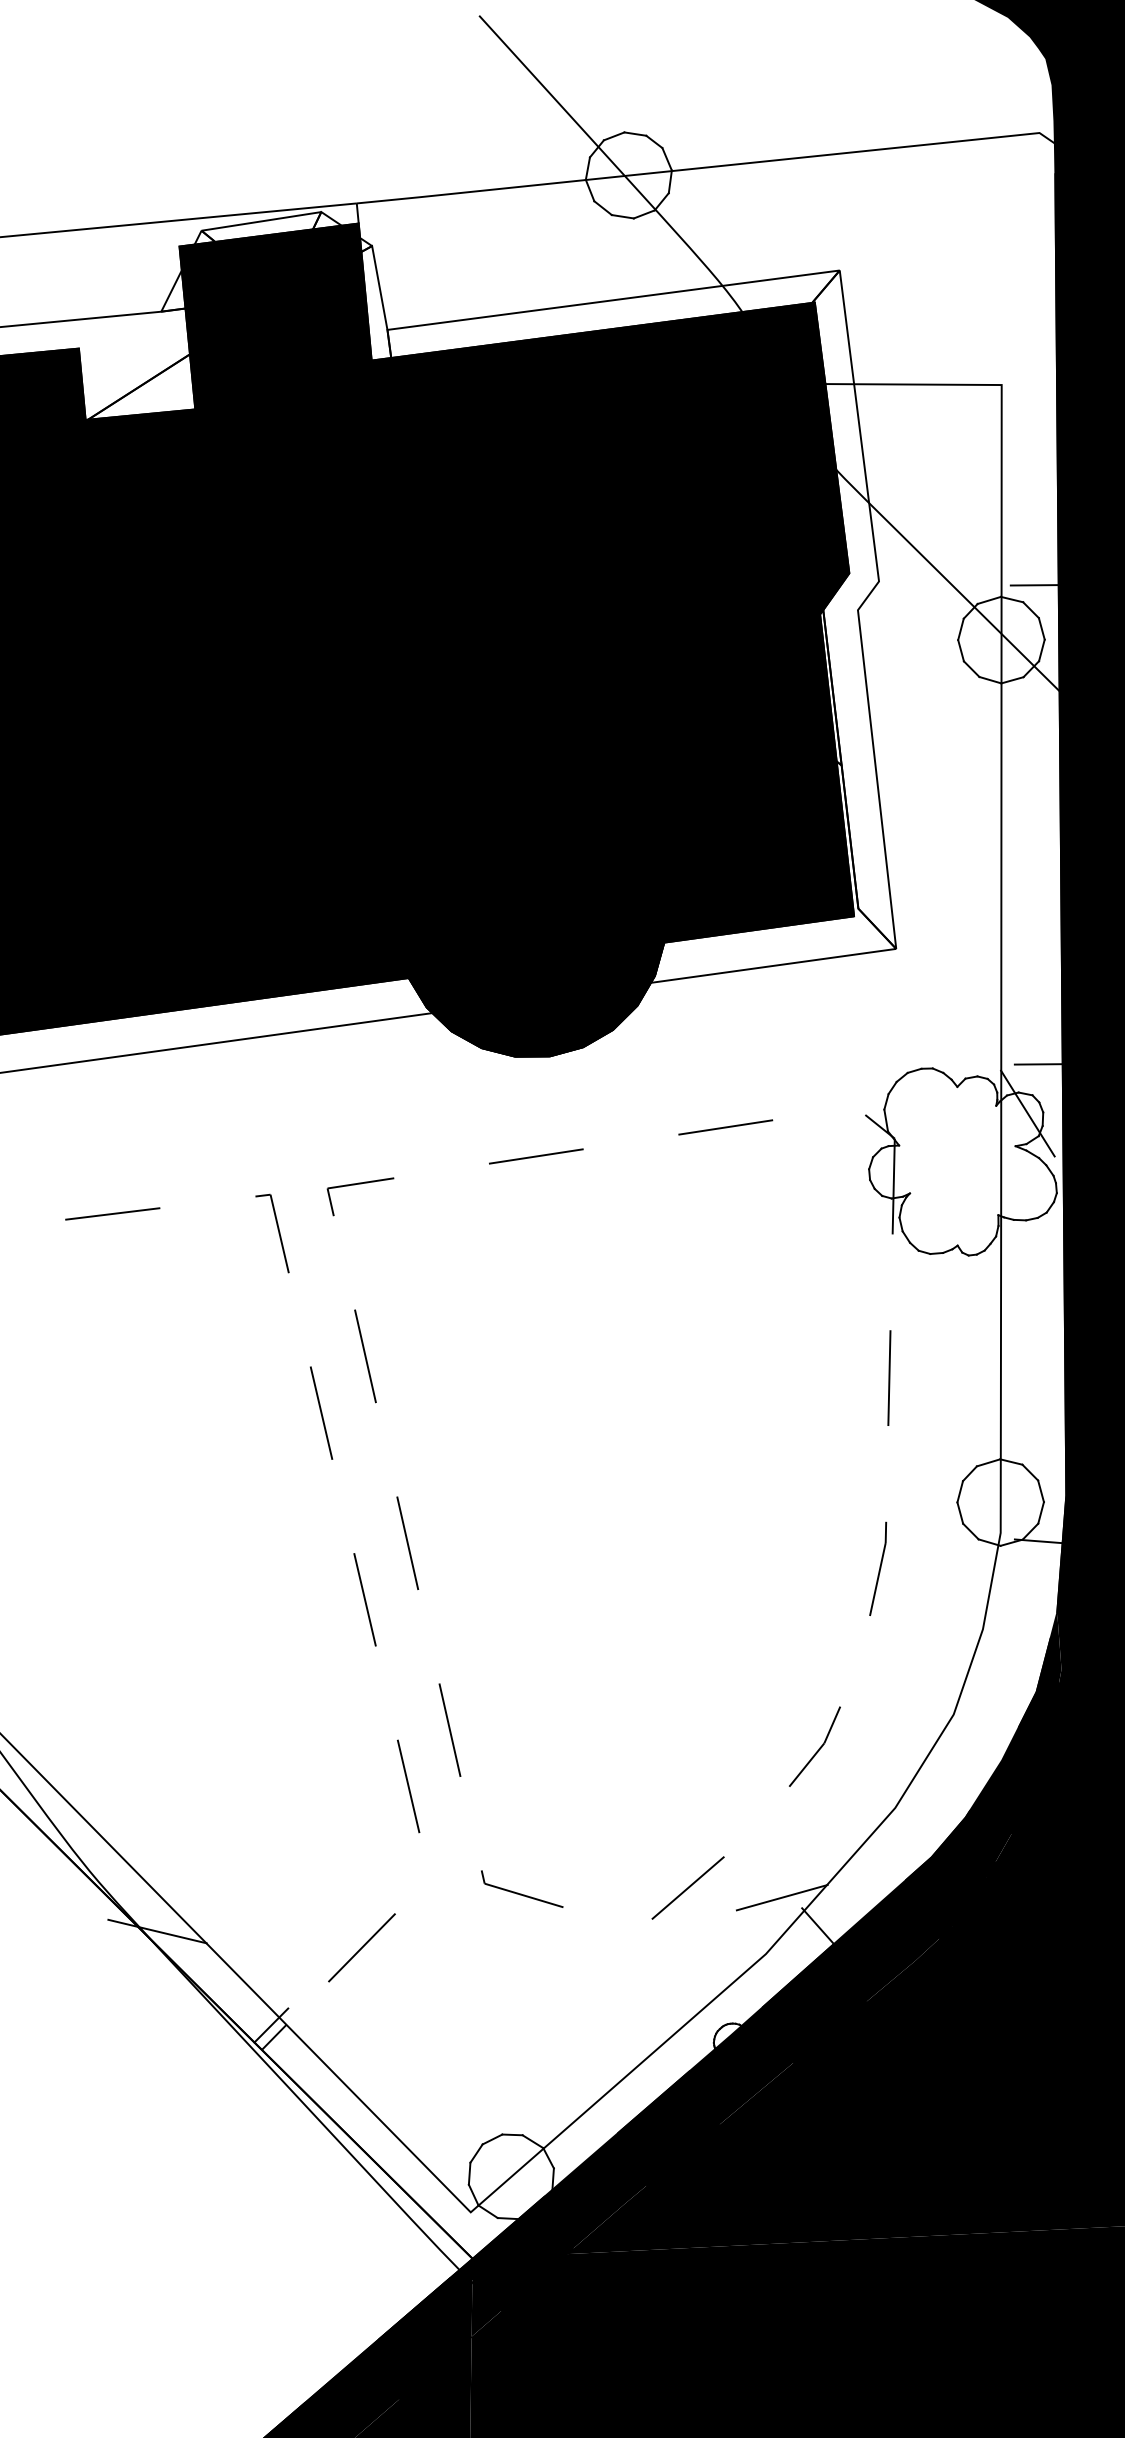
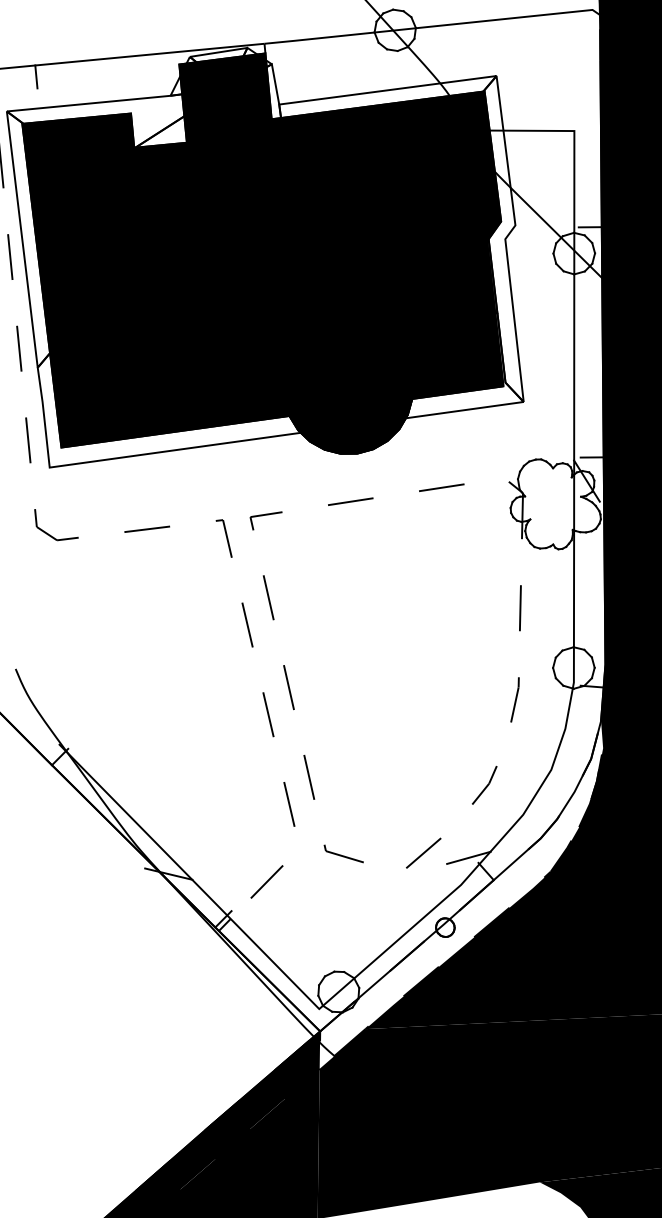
fill: (766, 1973) -> (461, 894), removed

